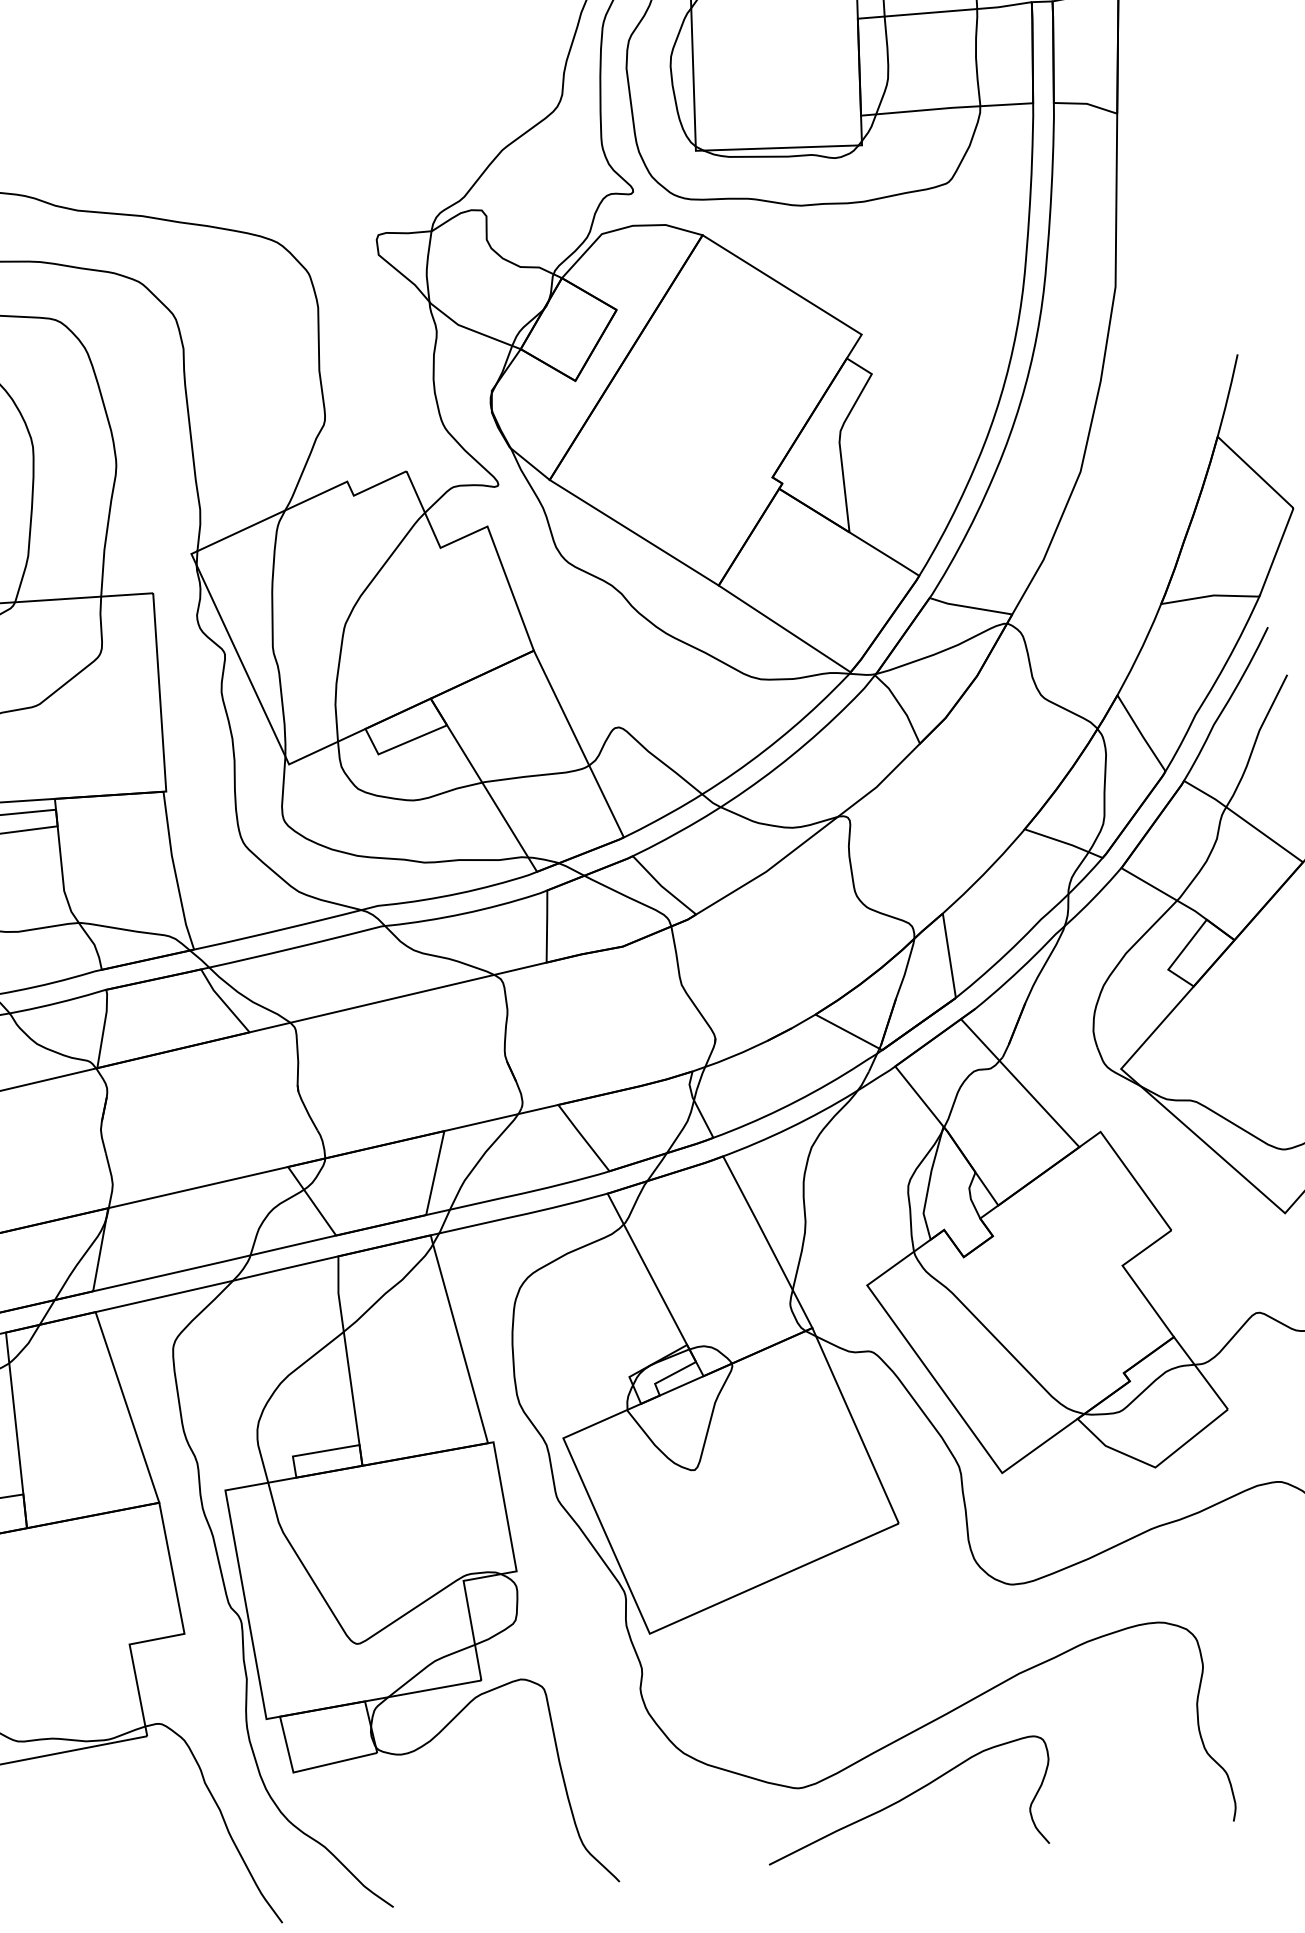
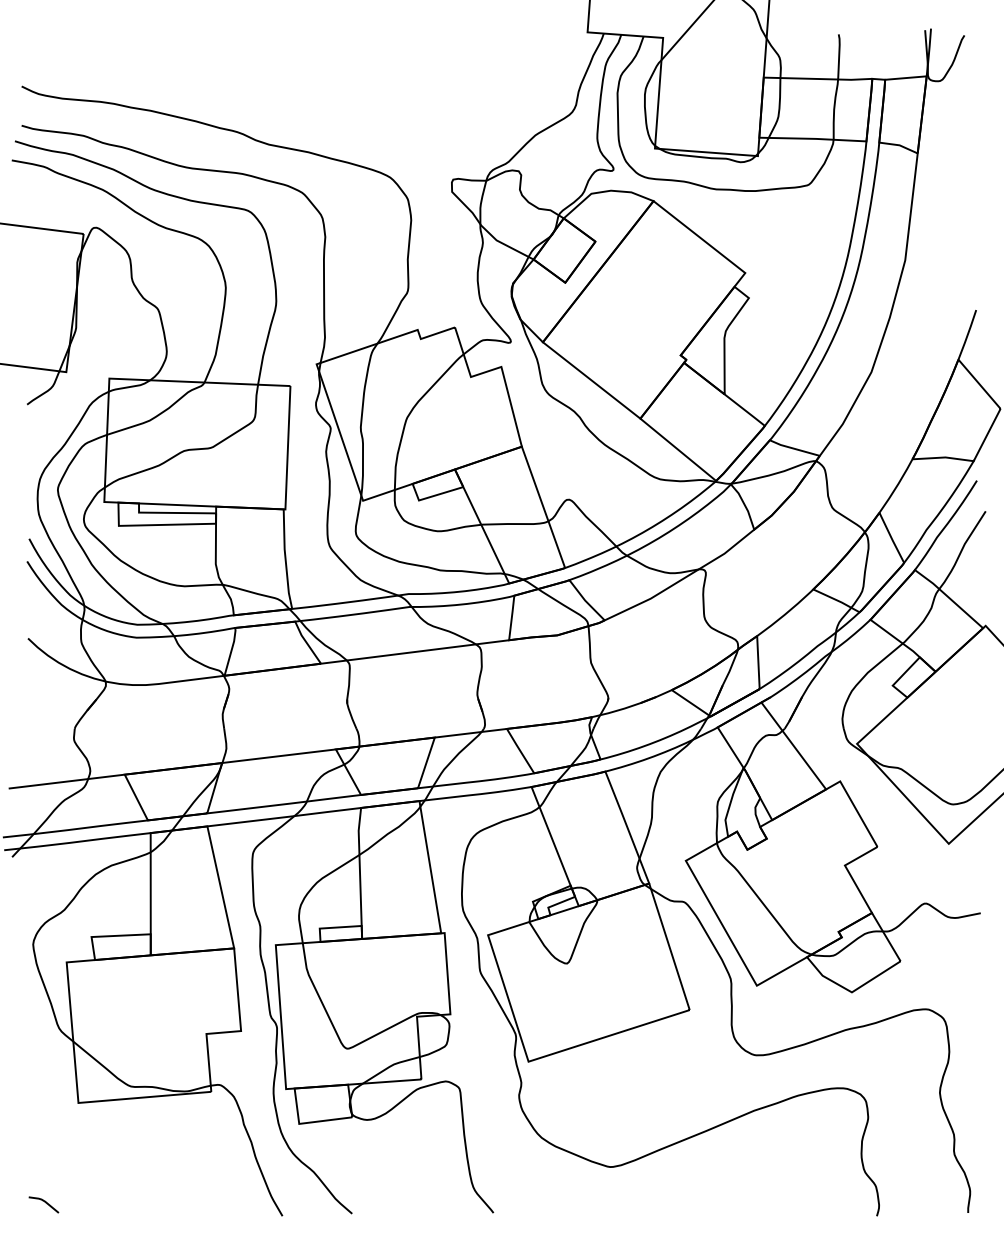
curve: (903, 1800) -> (674, 1181), removed

